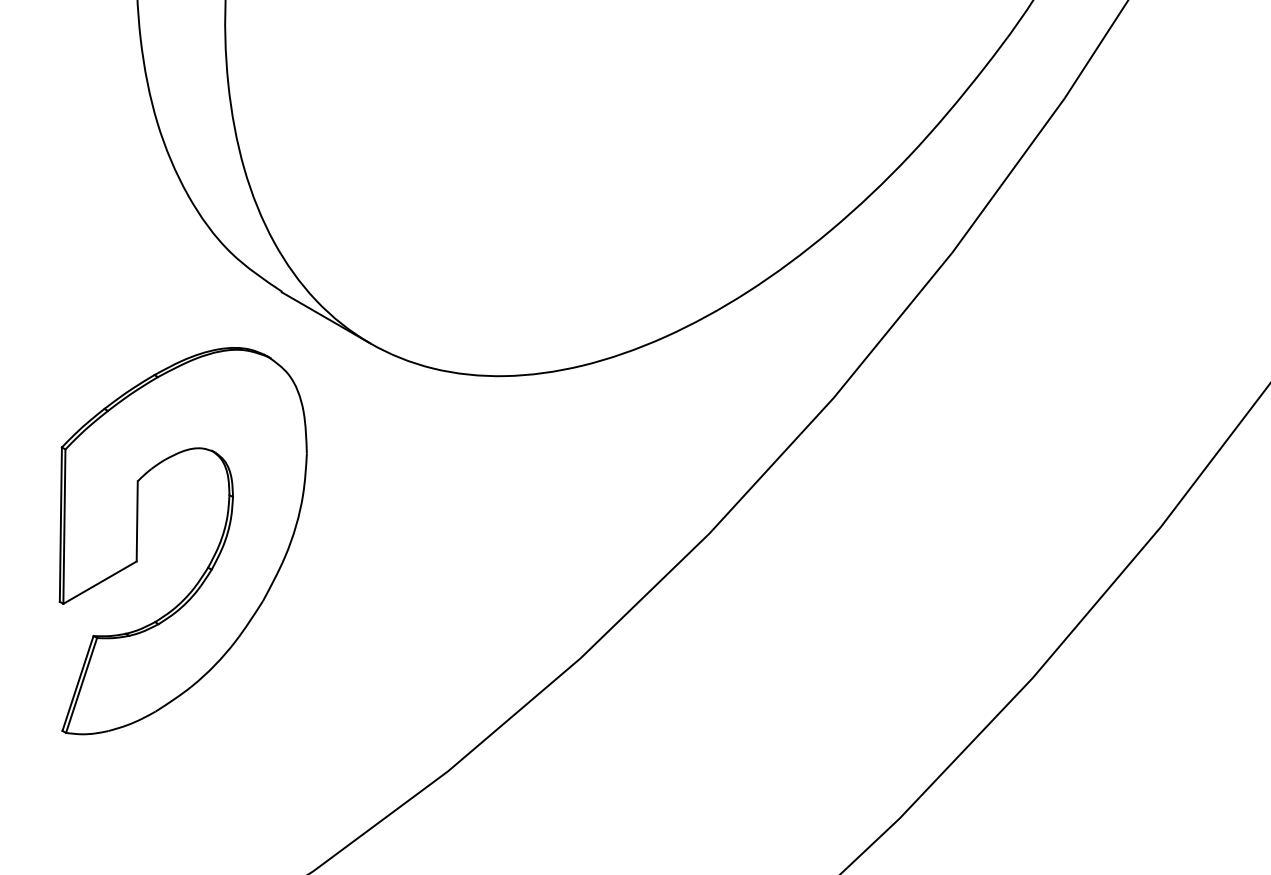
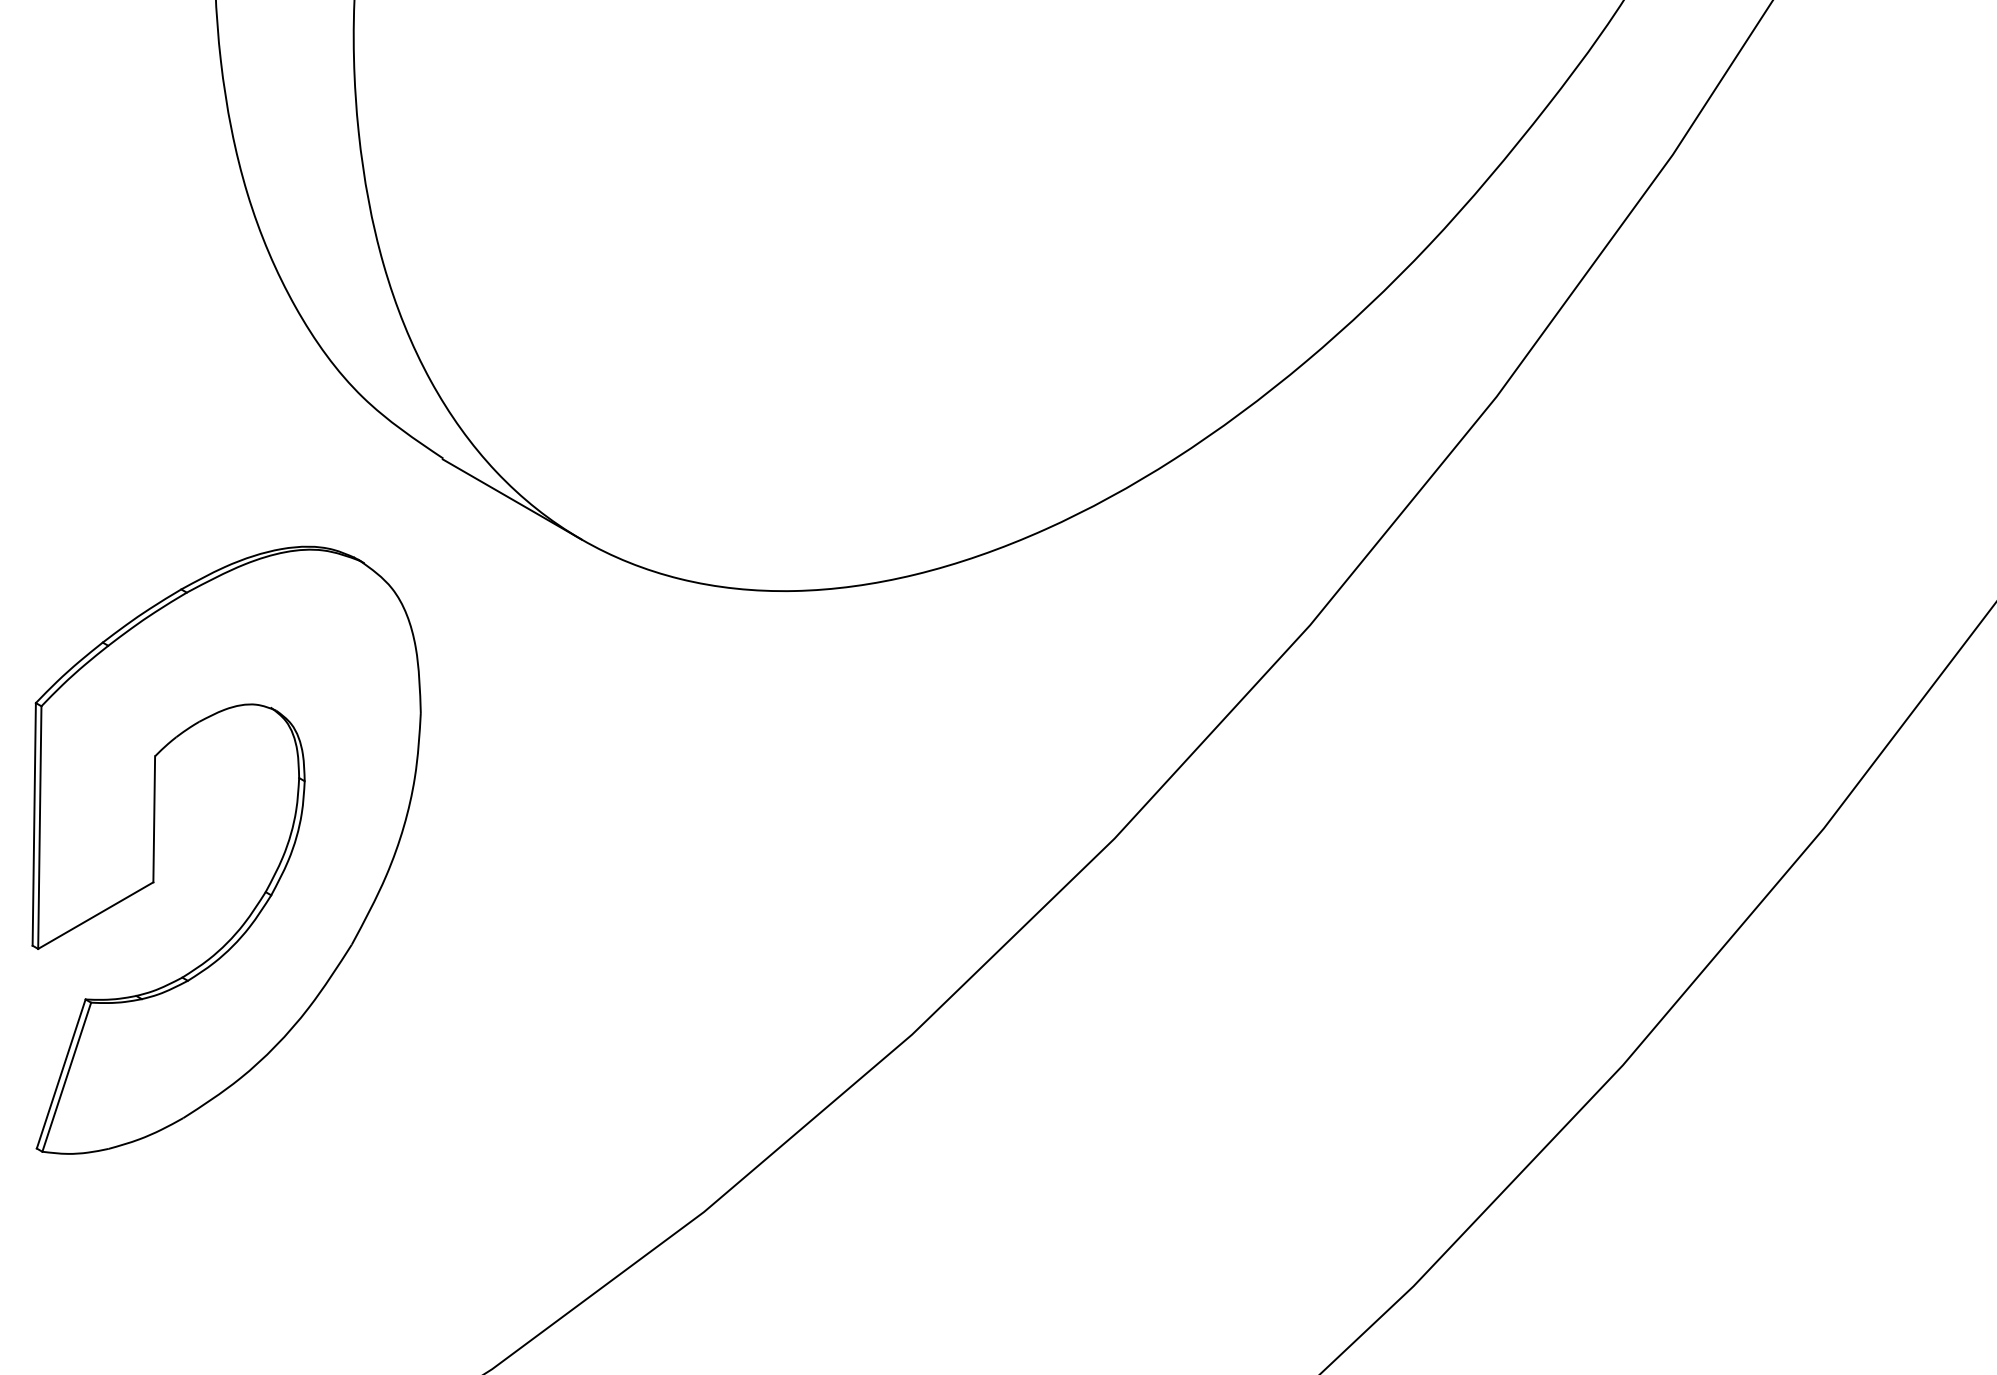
part: (212, 556) -> (272, 874), moved

